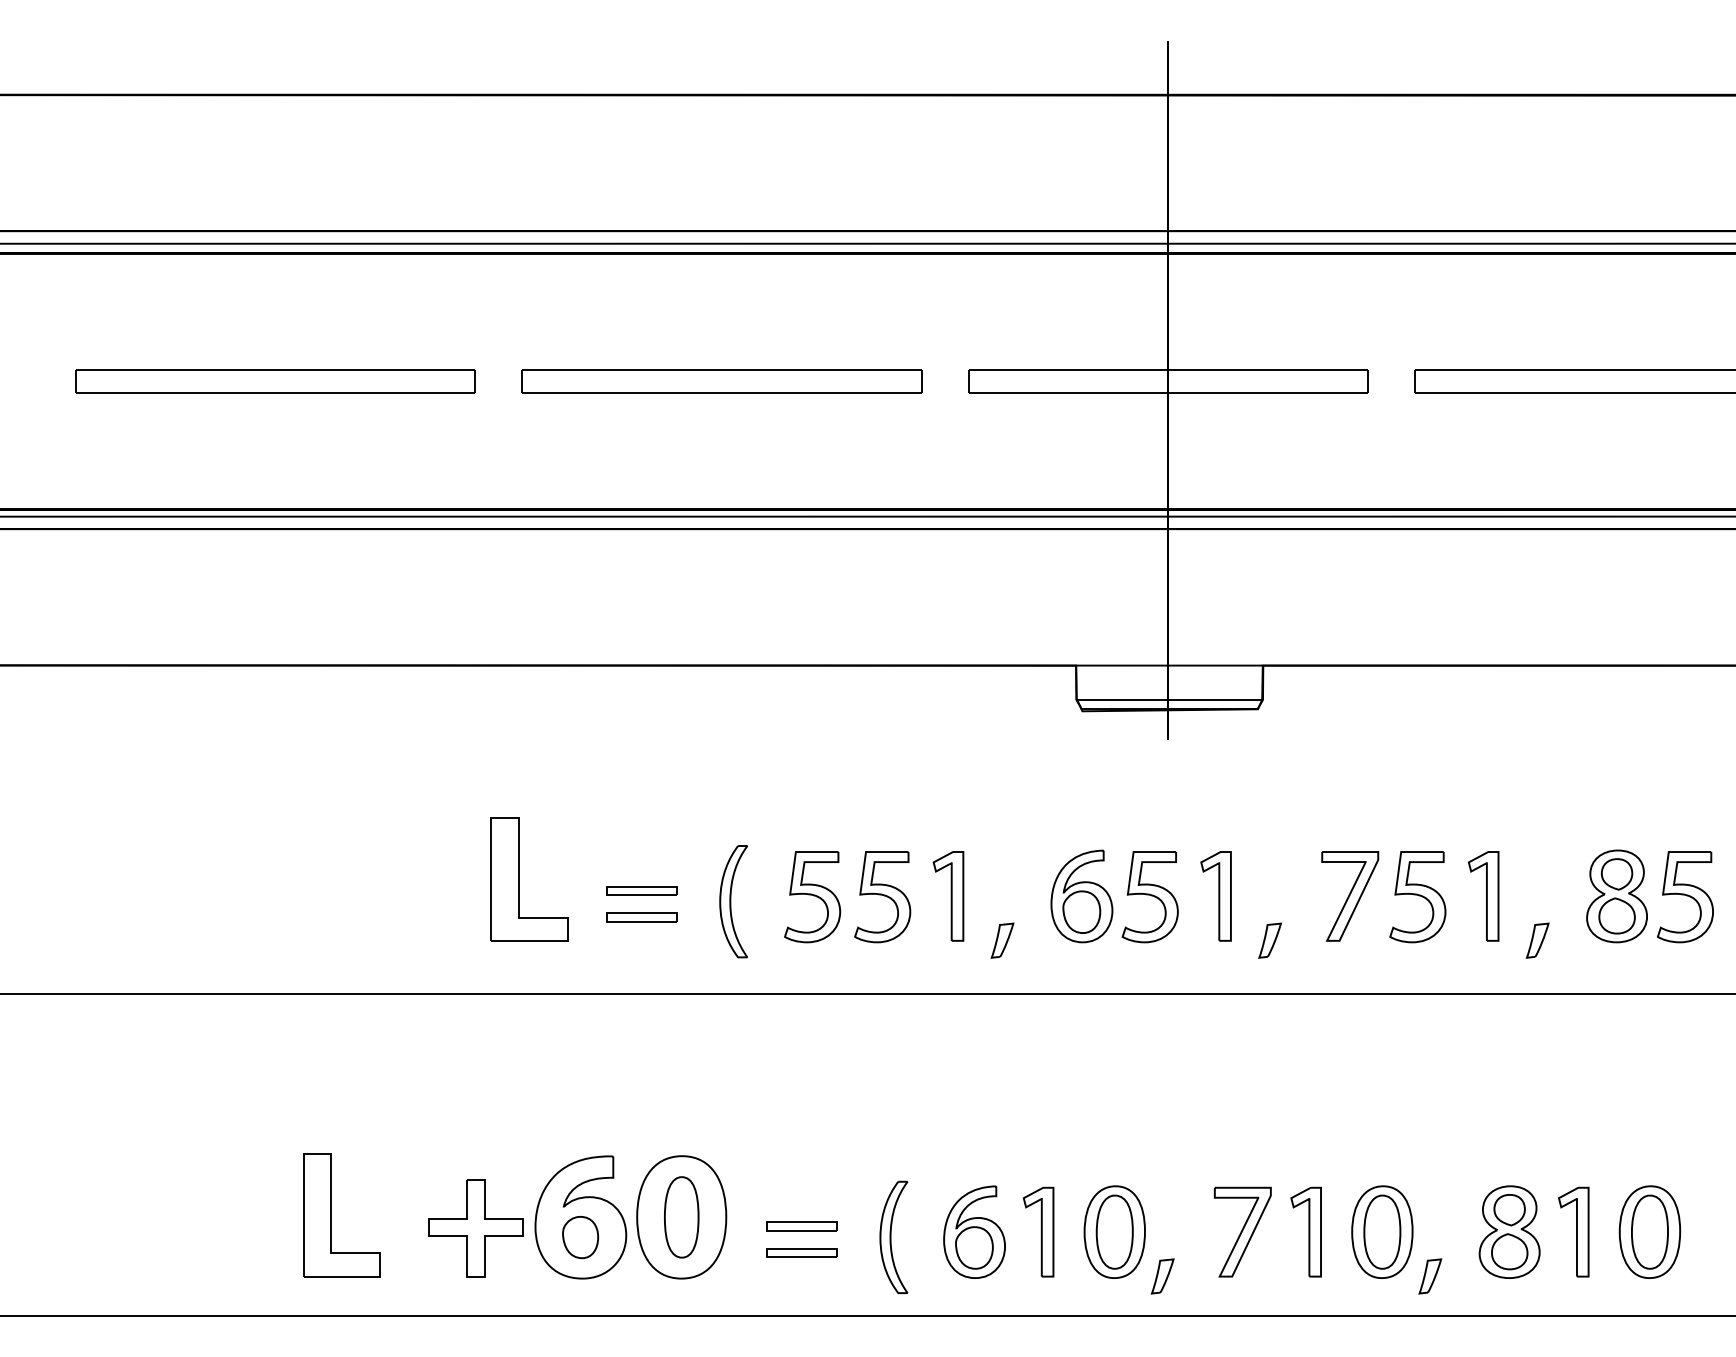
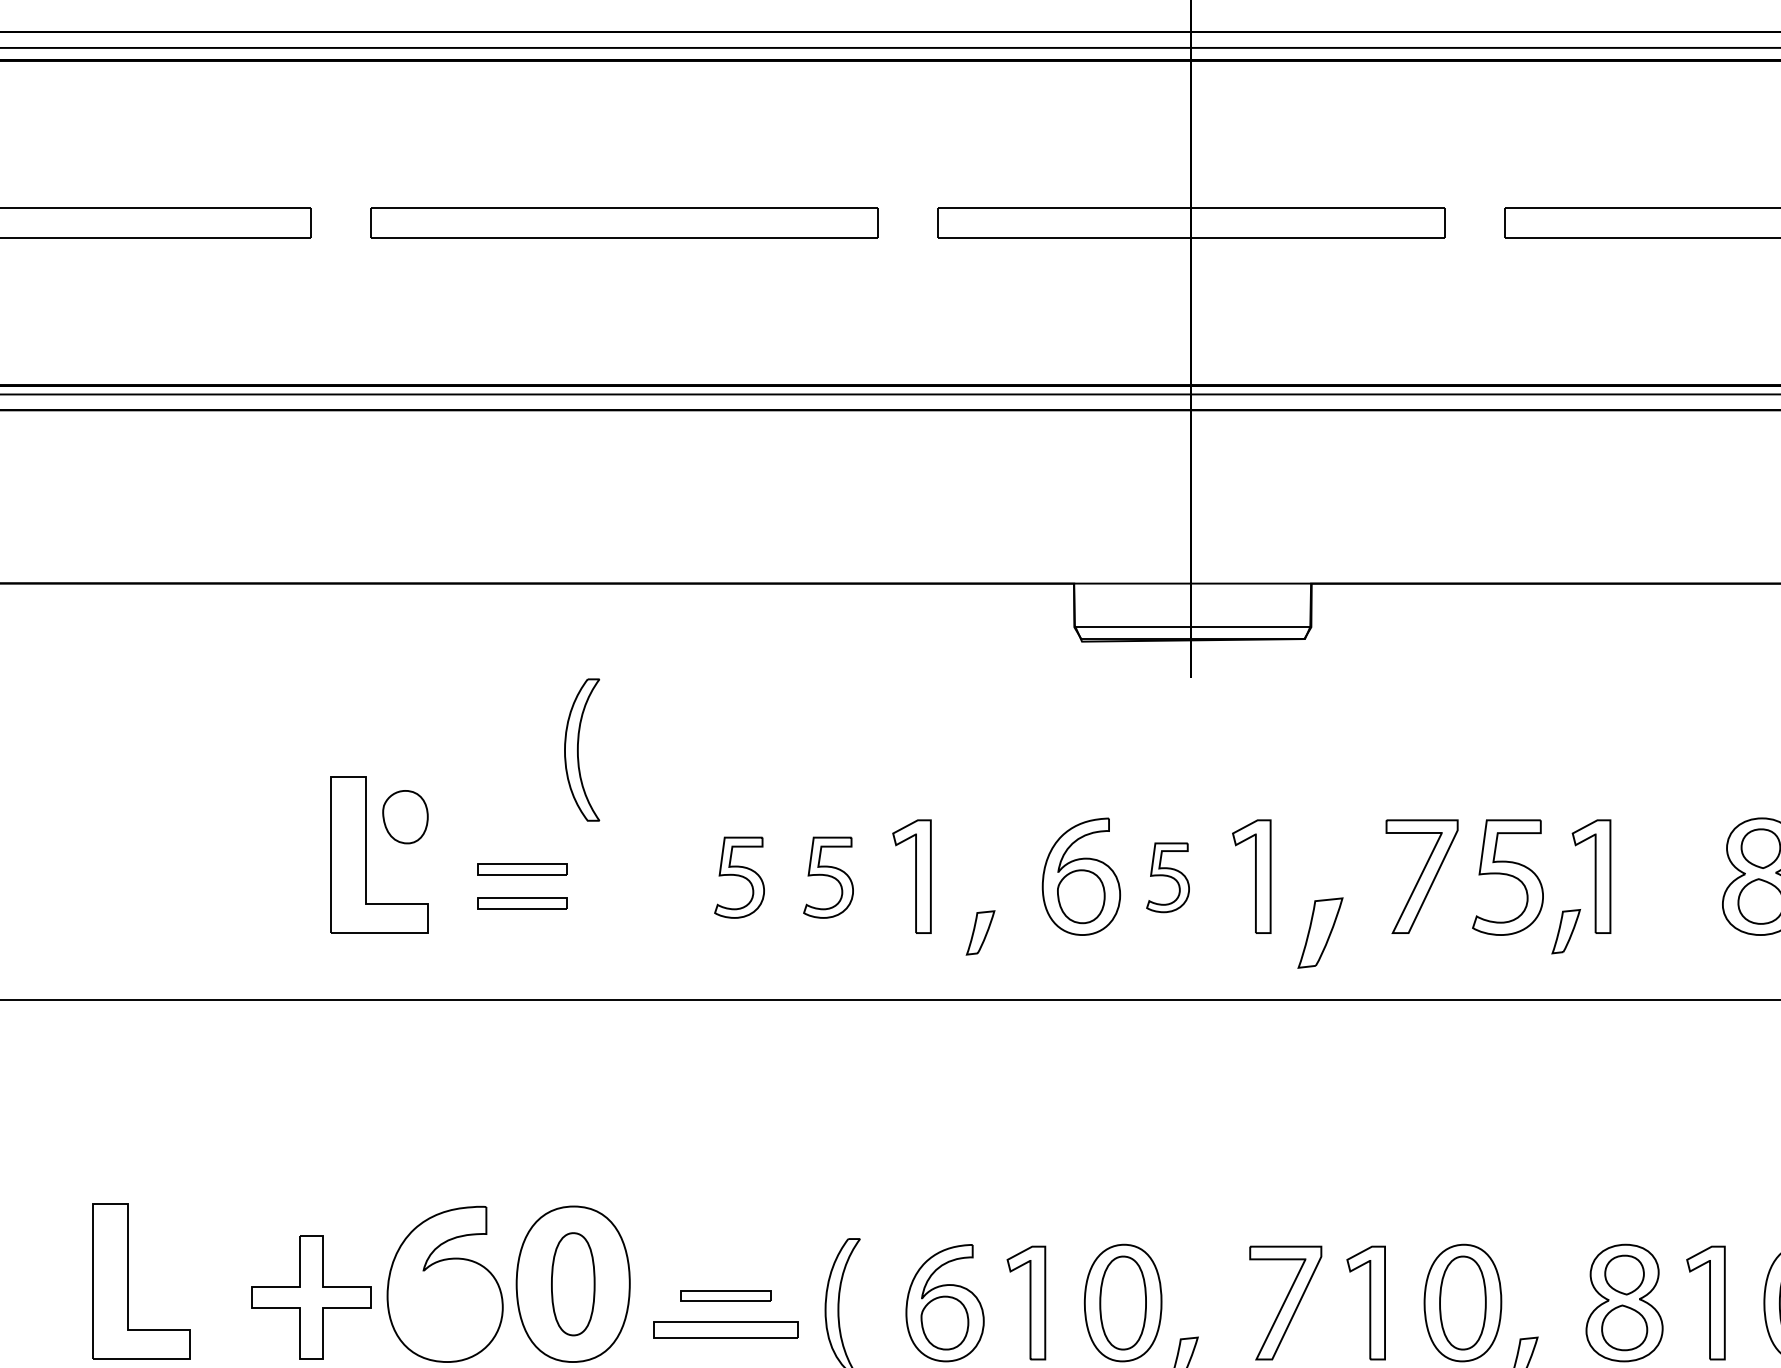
part: (812, 897) -> (739, 878), size x0.7
part: (882, 897) -> (828, 878), size x0.7
part: (1149, 897) -> (1167, 878), size x0.6
part: (733, 901) -> (581, 749), moved
part: (1269, 940) -> (1319, 932), size x1.6
part: (1537, 940) -> (1565, 931), moved
part: (580, 1237) -> (405, 817), moved
part: (801, 1252) -> (725, 1328), size x1.6

